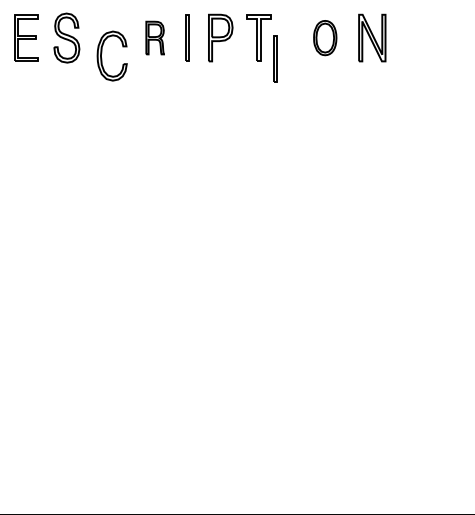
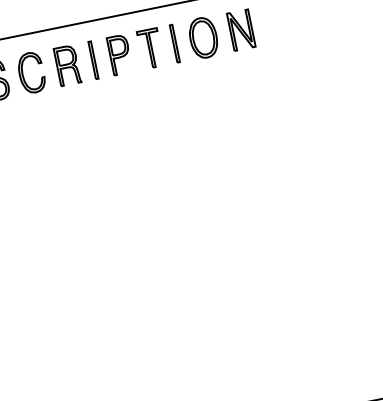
part: (154, 37) -> (66, 65), size x1.43
part: (325, 37) -> (203, 37), size x1.43
part: (102, 53) -> (23, 72), moved
line: (274, 58) -> (174, 43), moved

